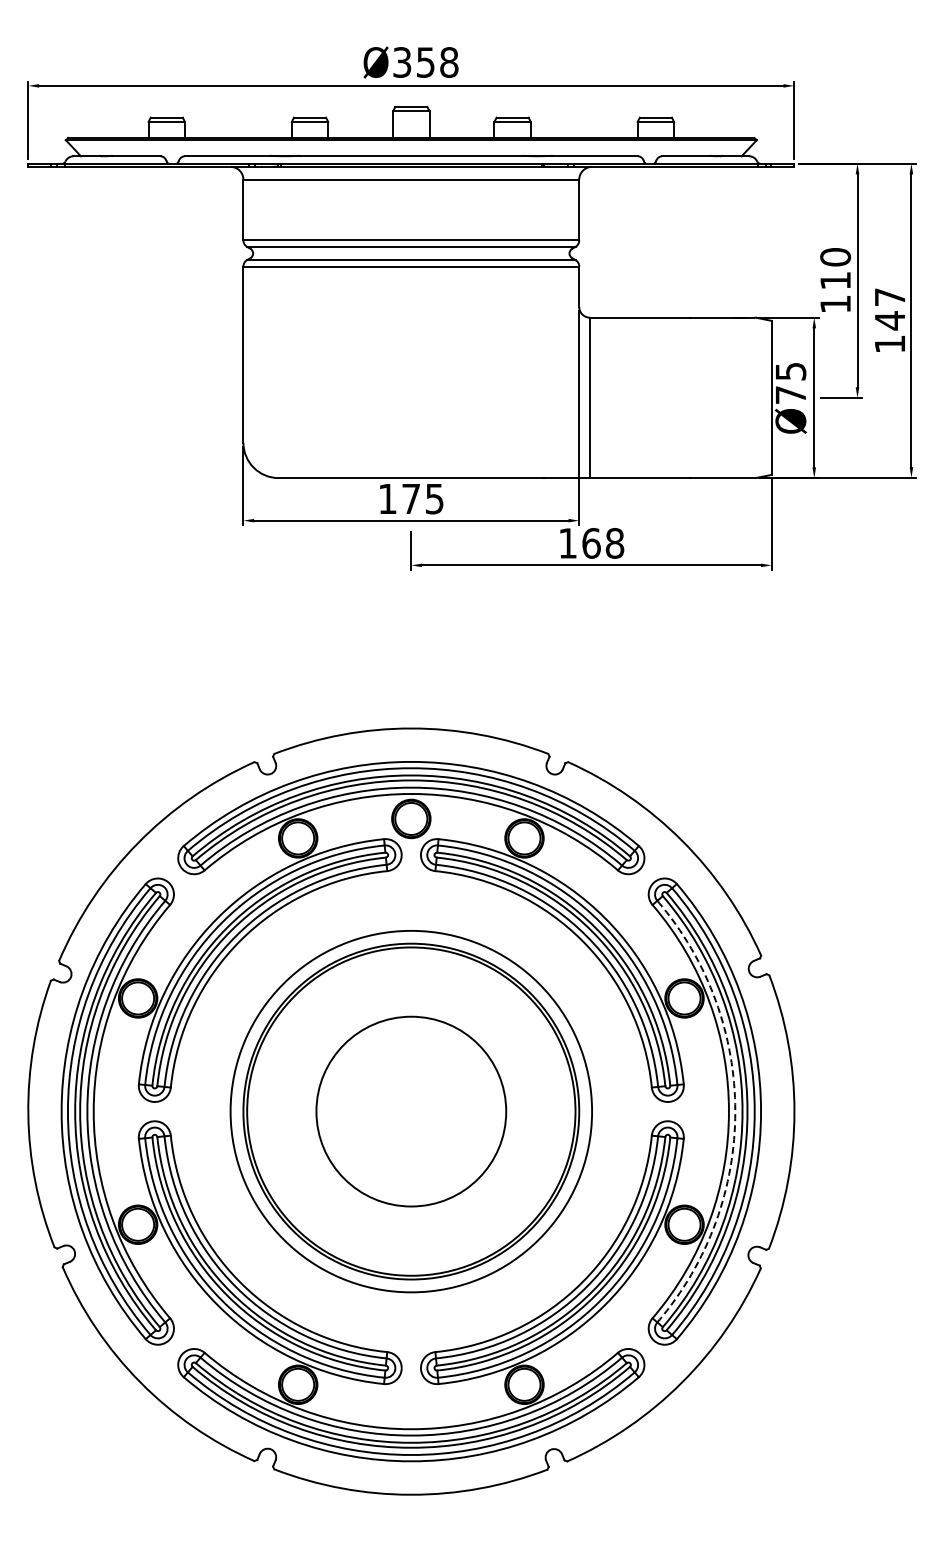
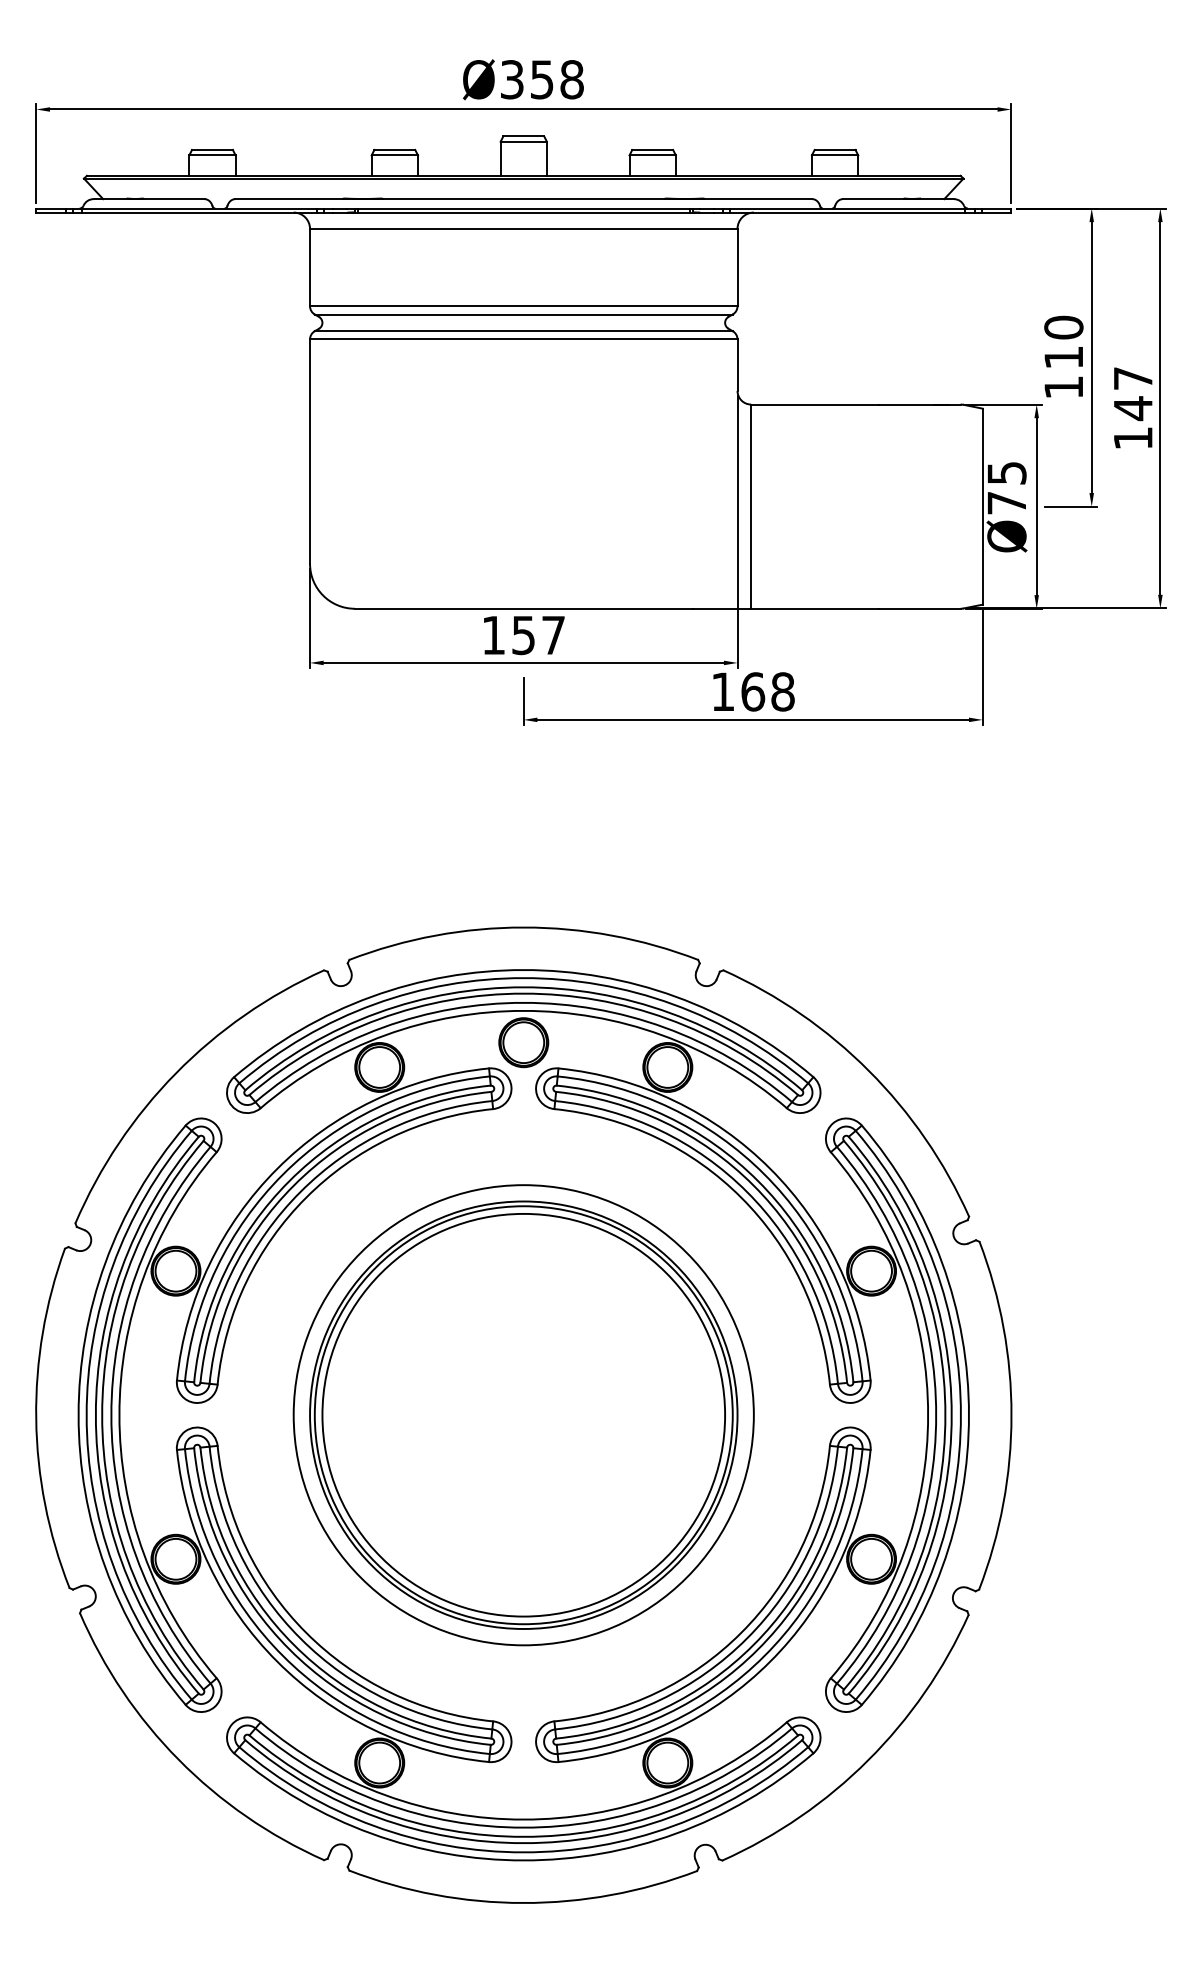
text: (422, 499) -> (537, 636), 175 -> 157
circle: (411, 1111) -> (523, 1415), size x1.67
arc: (735, 1111) -> (936, 1415), dashed -> solid

